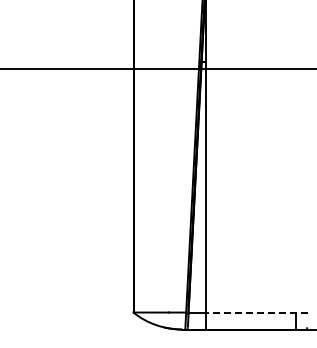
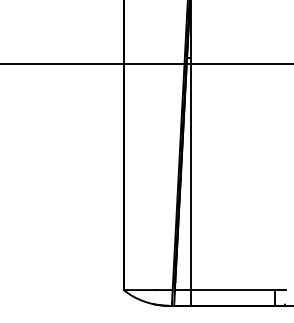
line: (257, 312) -> (238, 290), dashed -> solid

